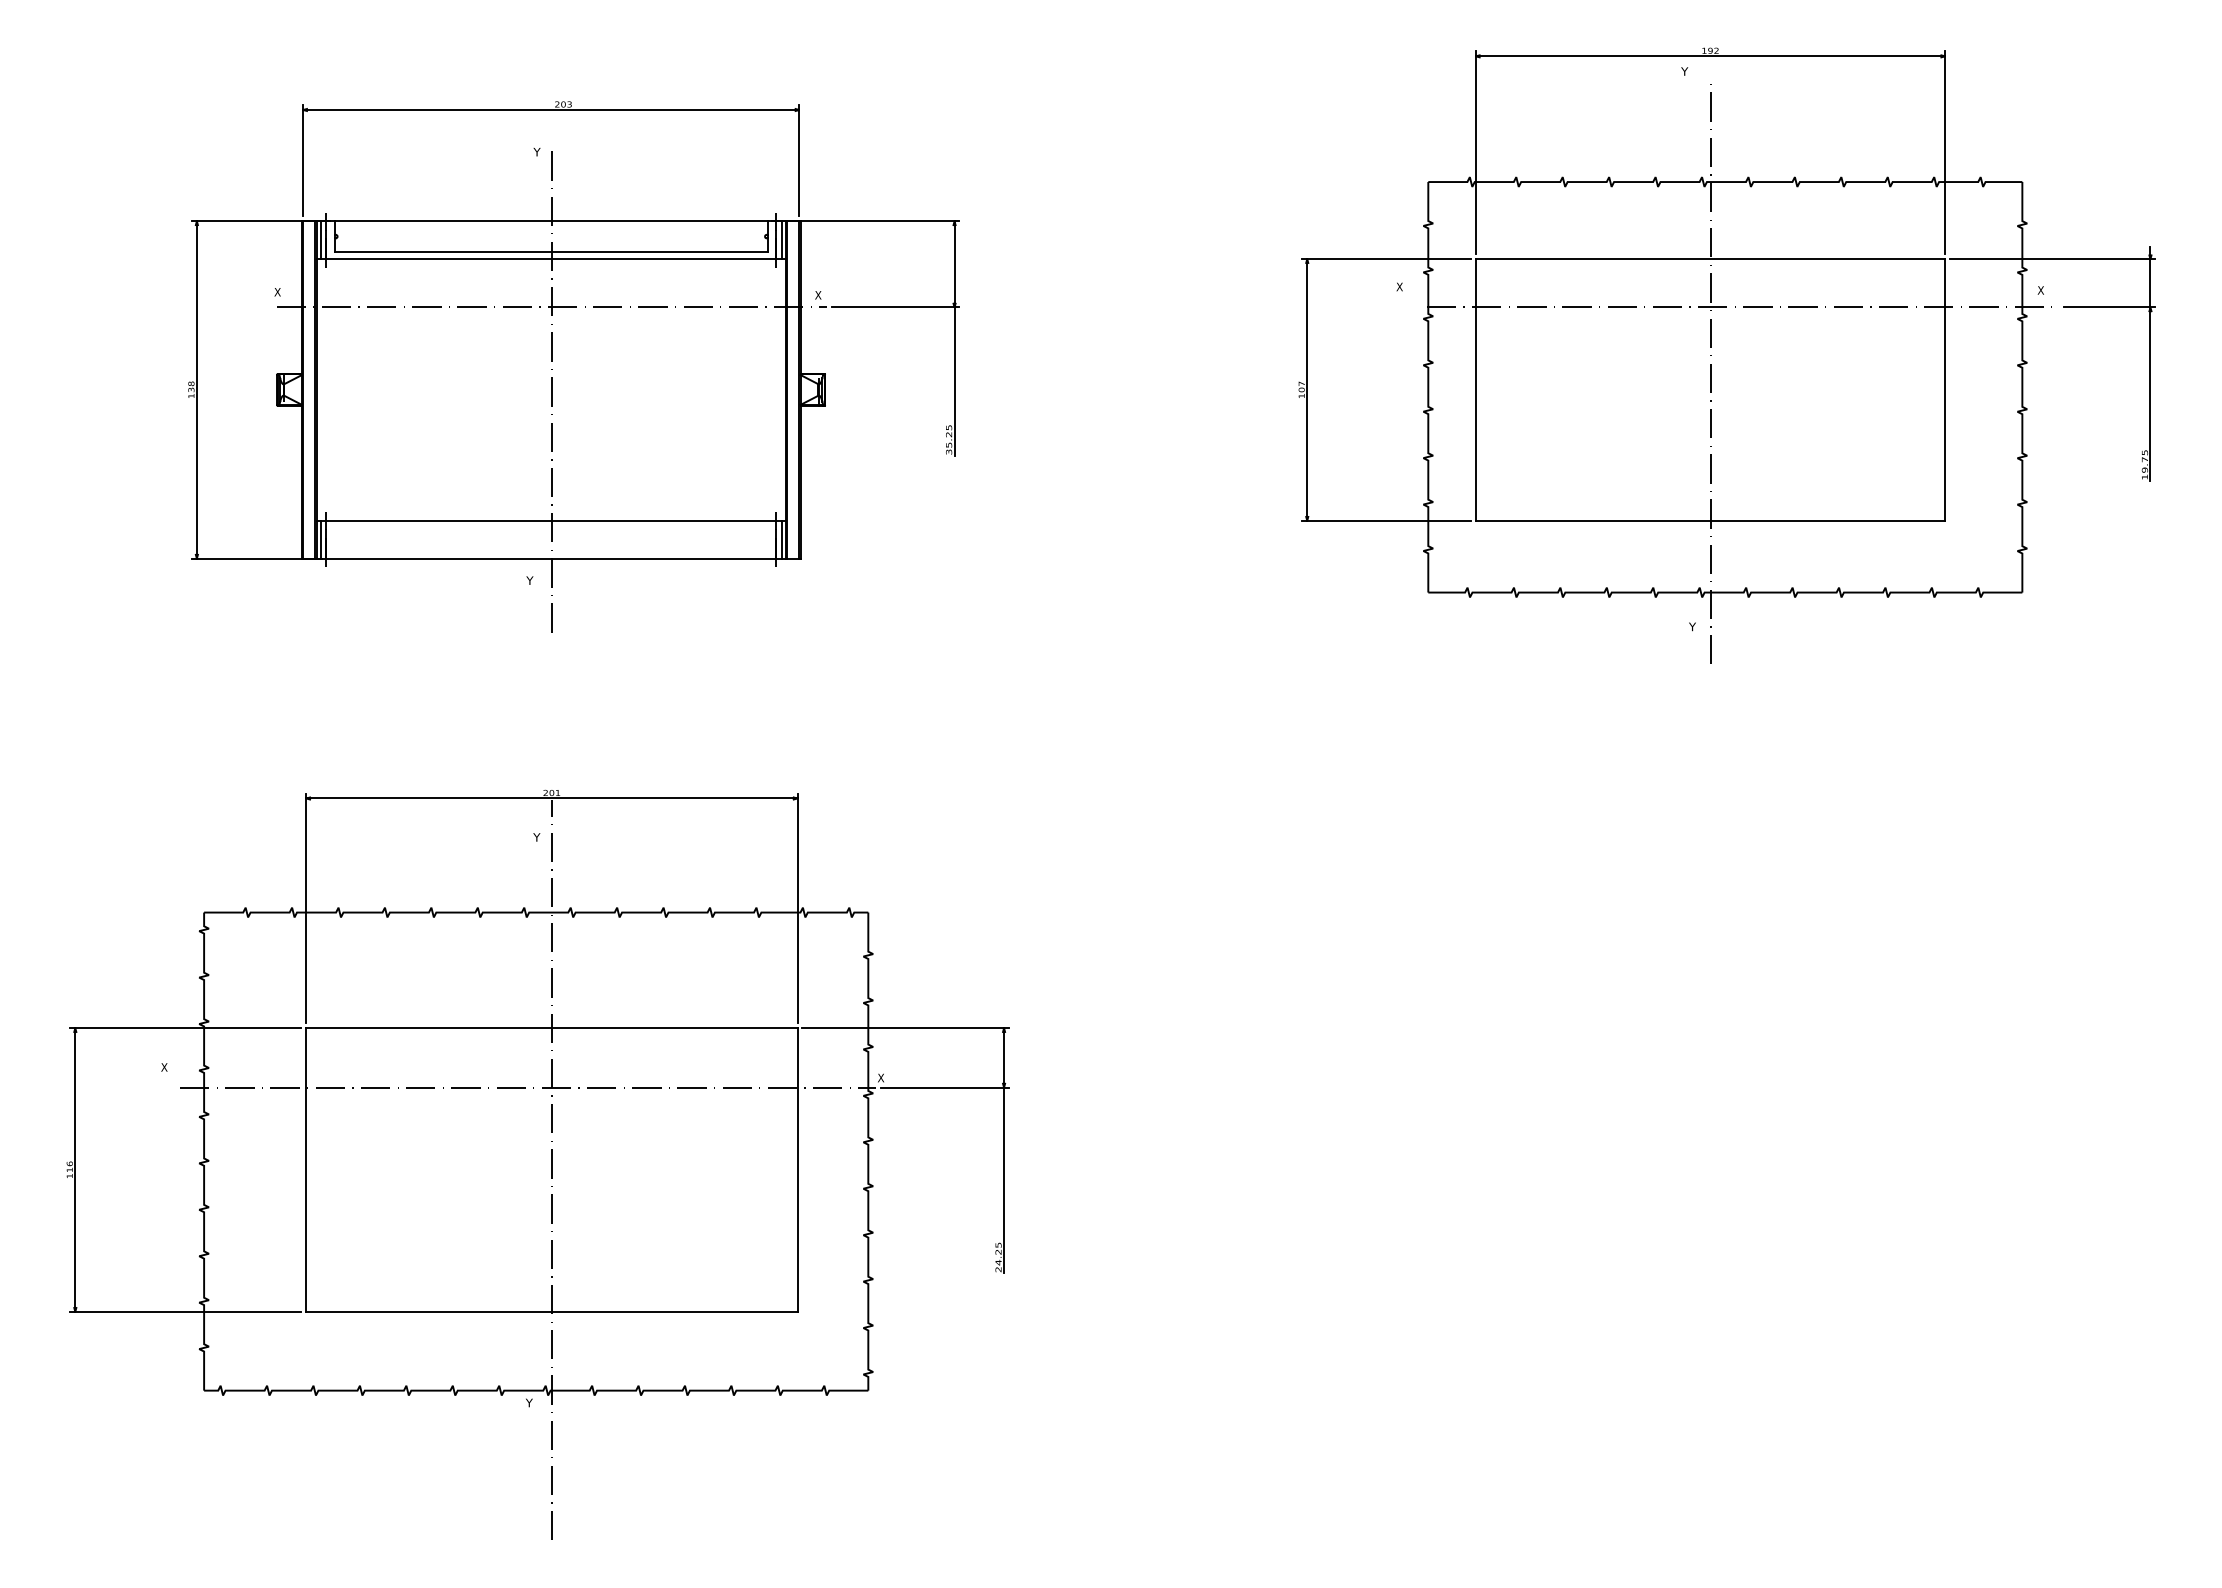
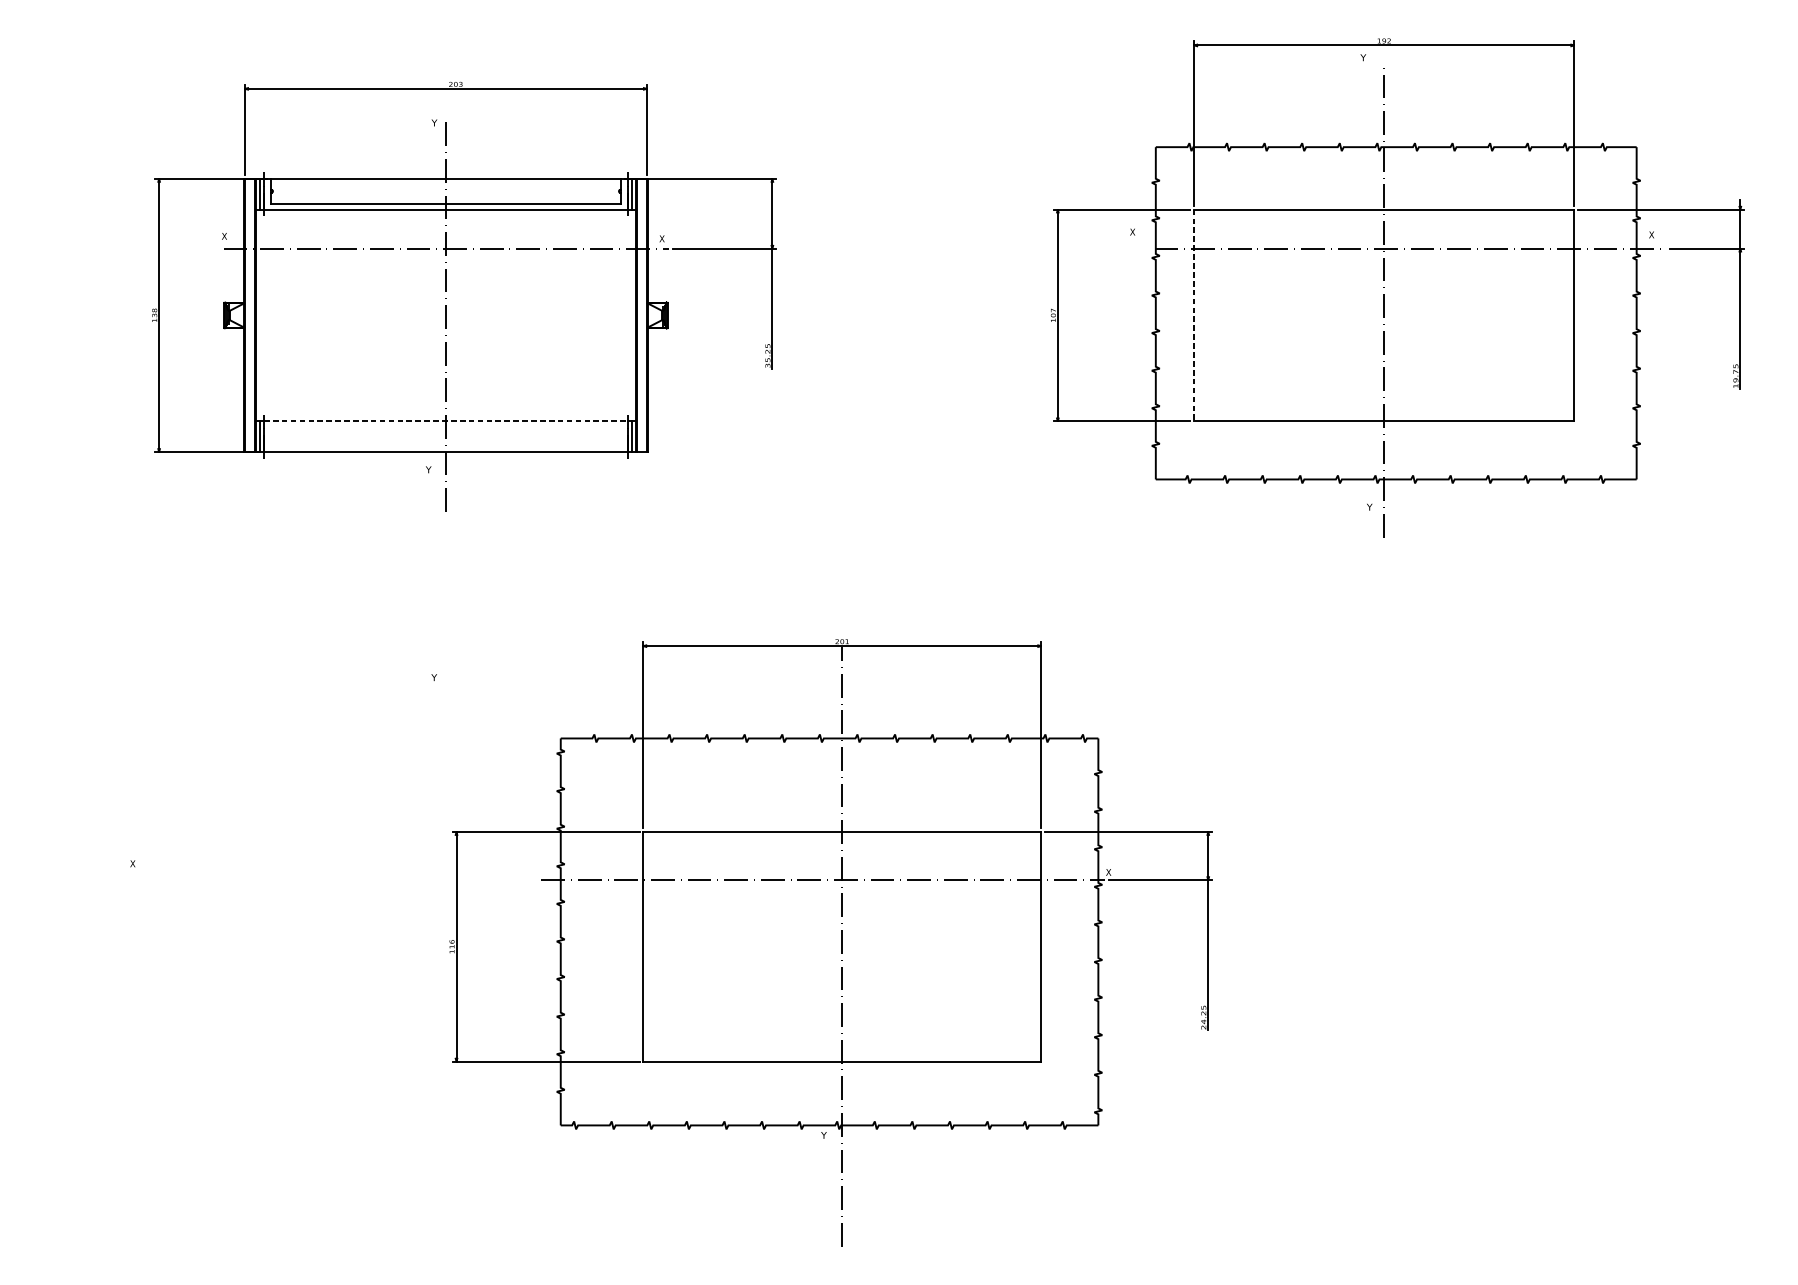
line: (1475, 389) -> (1194, 315), solid -> dashed
line: (551, 520) -> (446, 421), solid -> dashed
part: (537, 1164) -> (830, 942), moved

